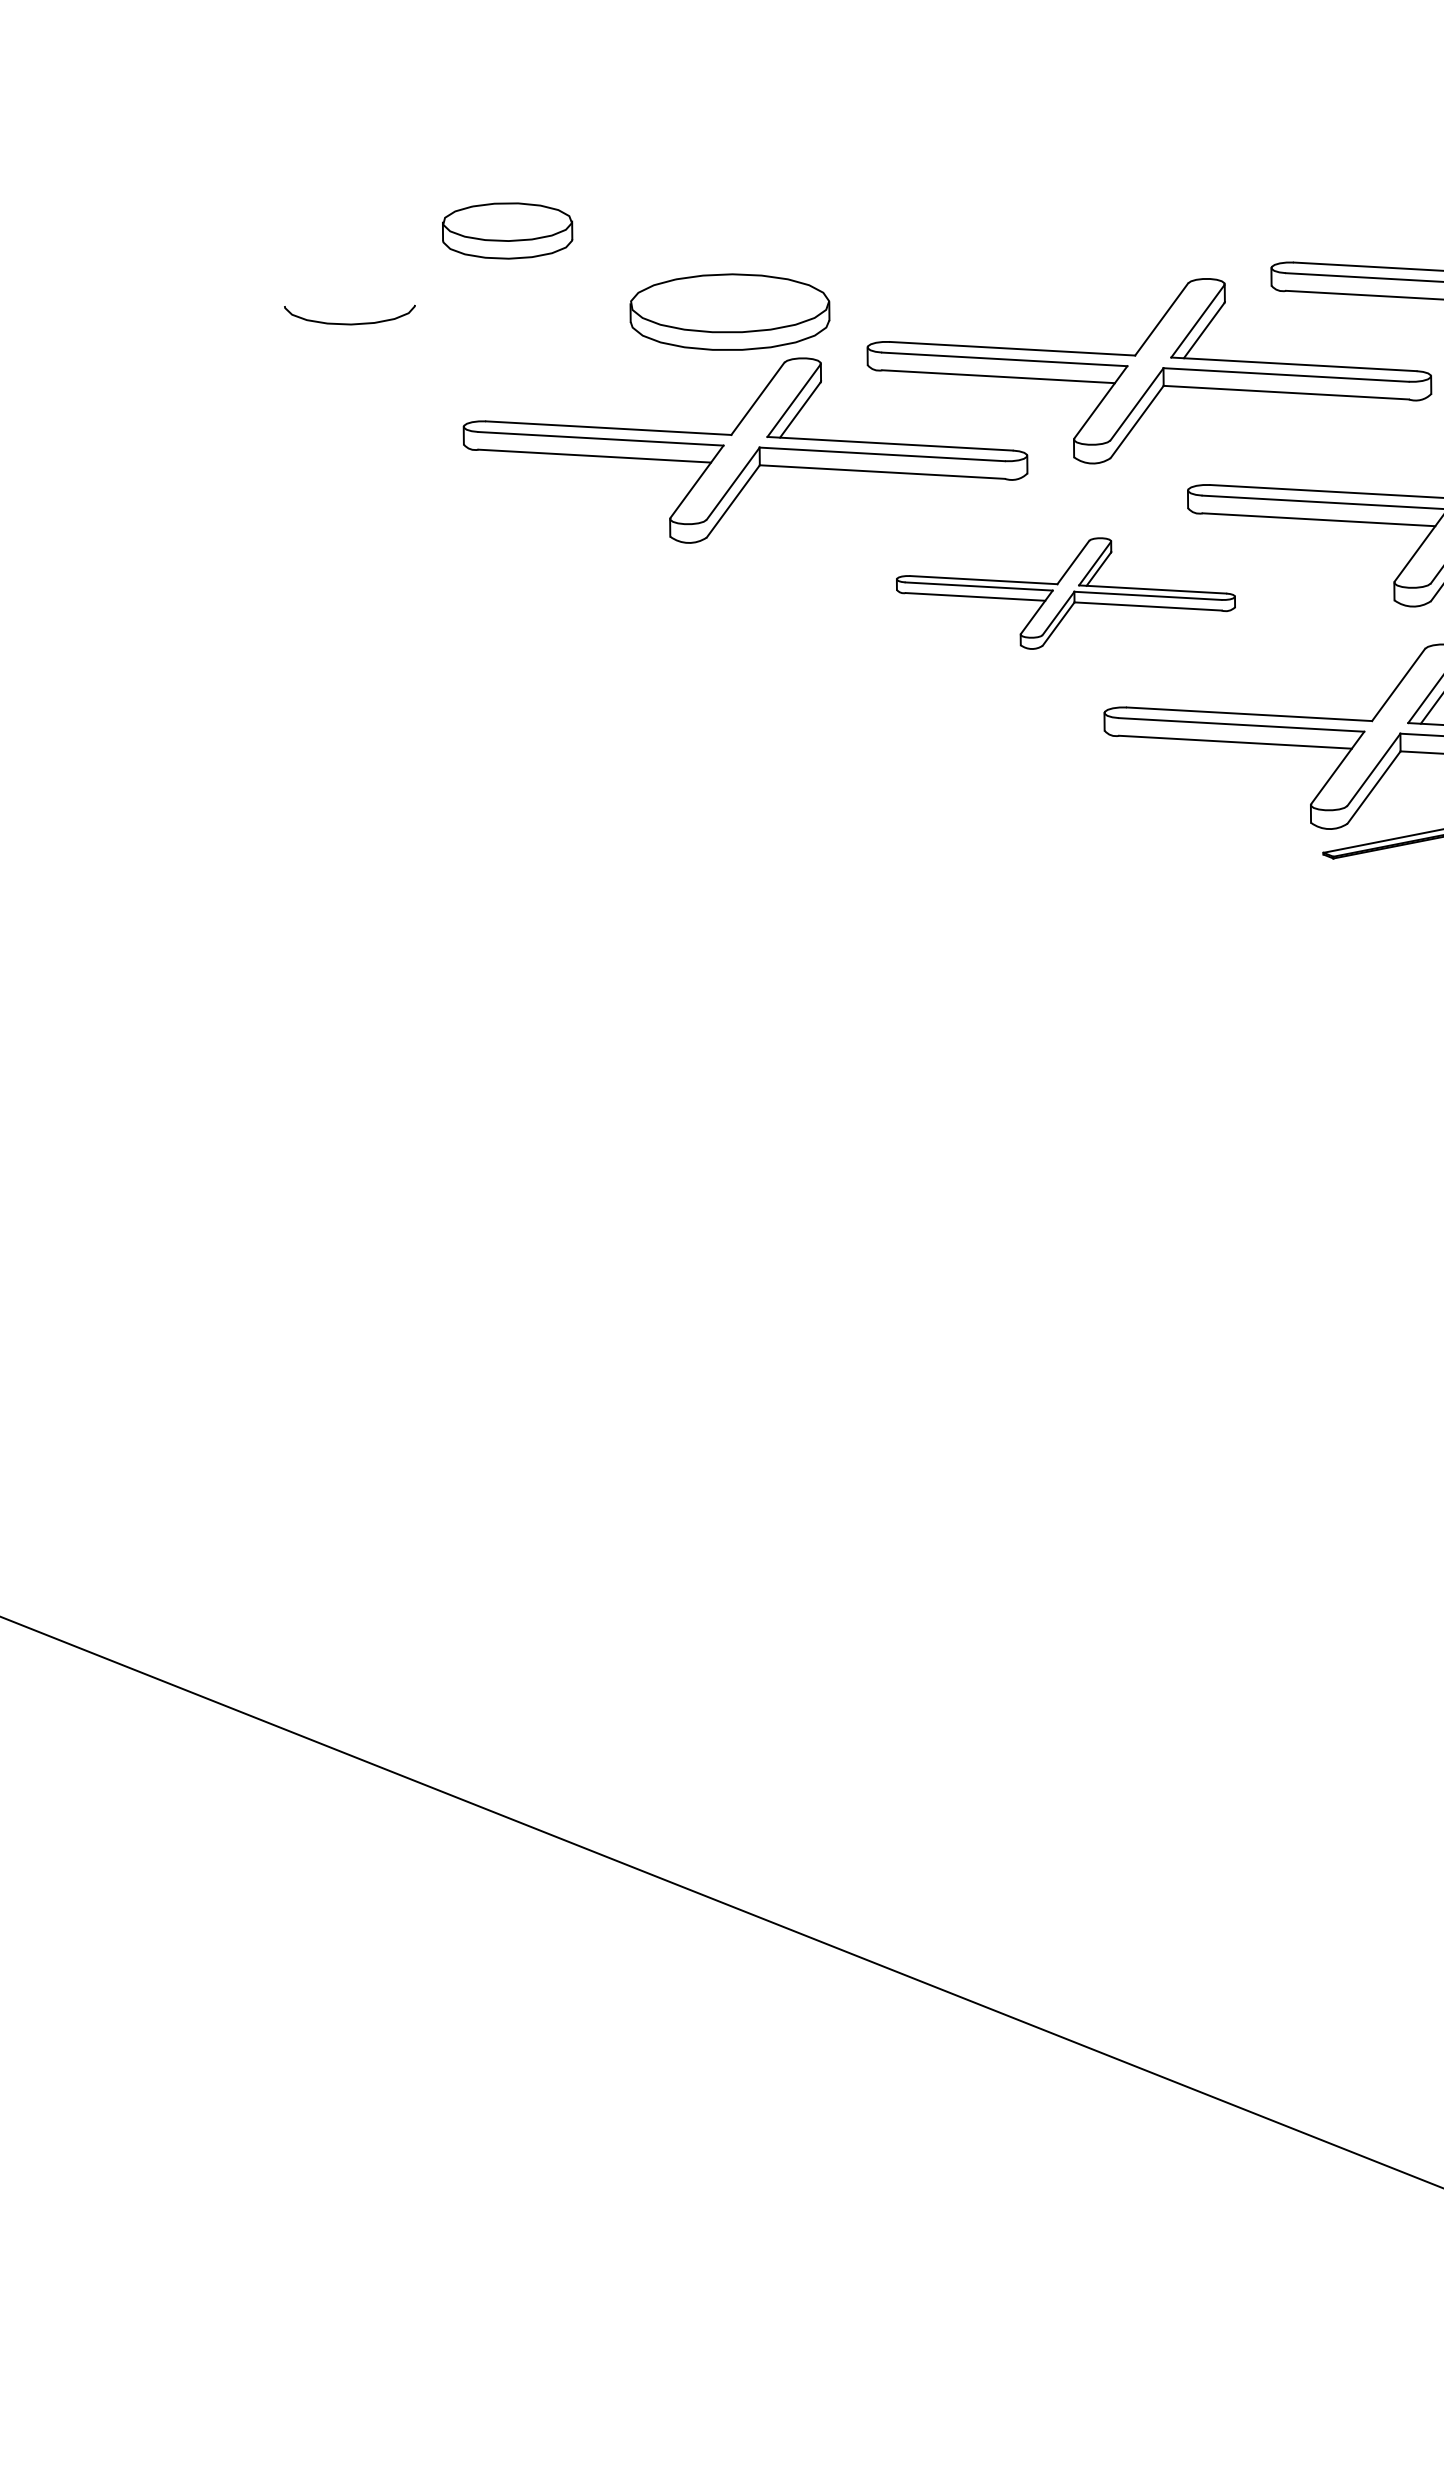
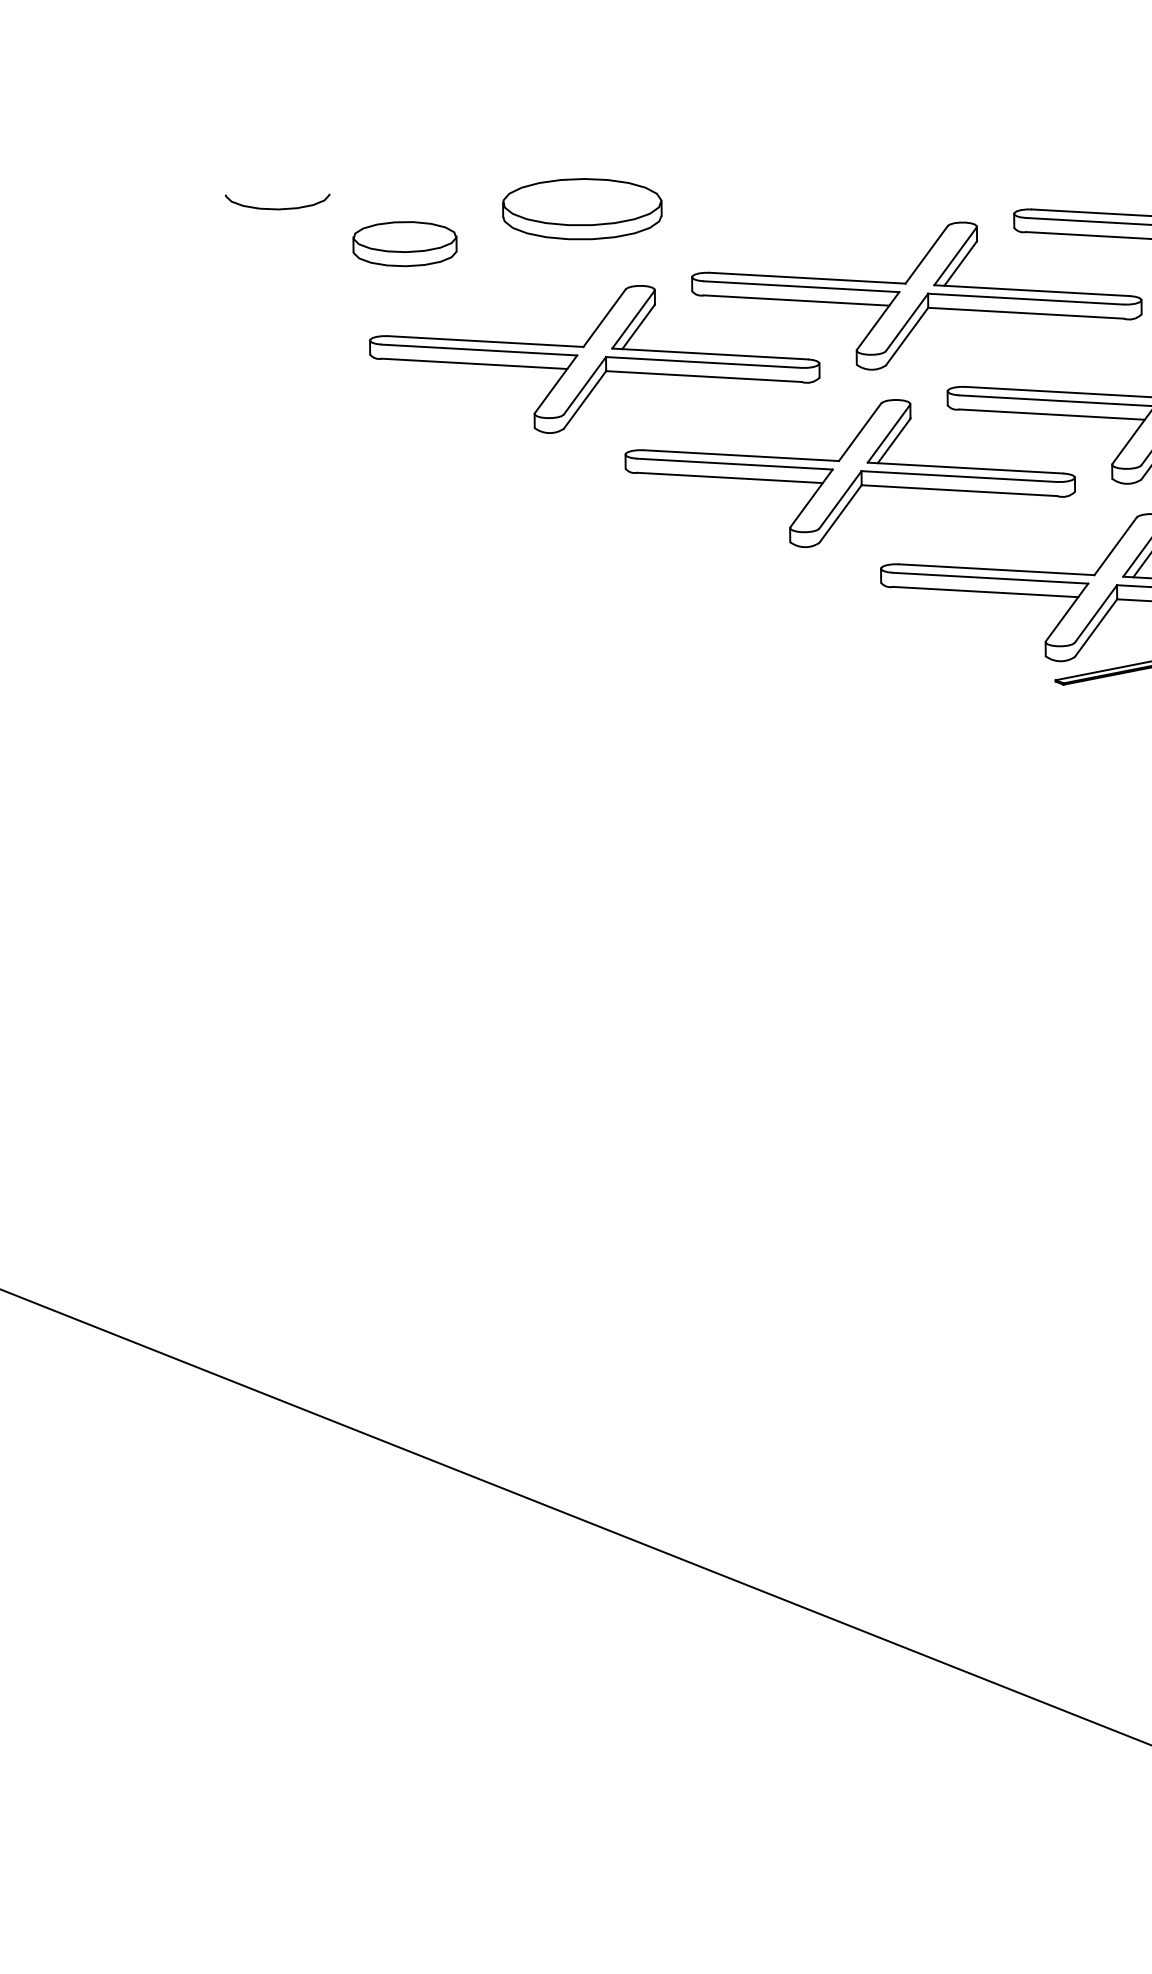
part: (507, 230) -> (404, 243), moved
part: (729, 311) -> (581, 208), moved
curve: (349, 323) -> (277, 208), moved
part: (1065, 593) -> (849, 473), size x1.67

